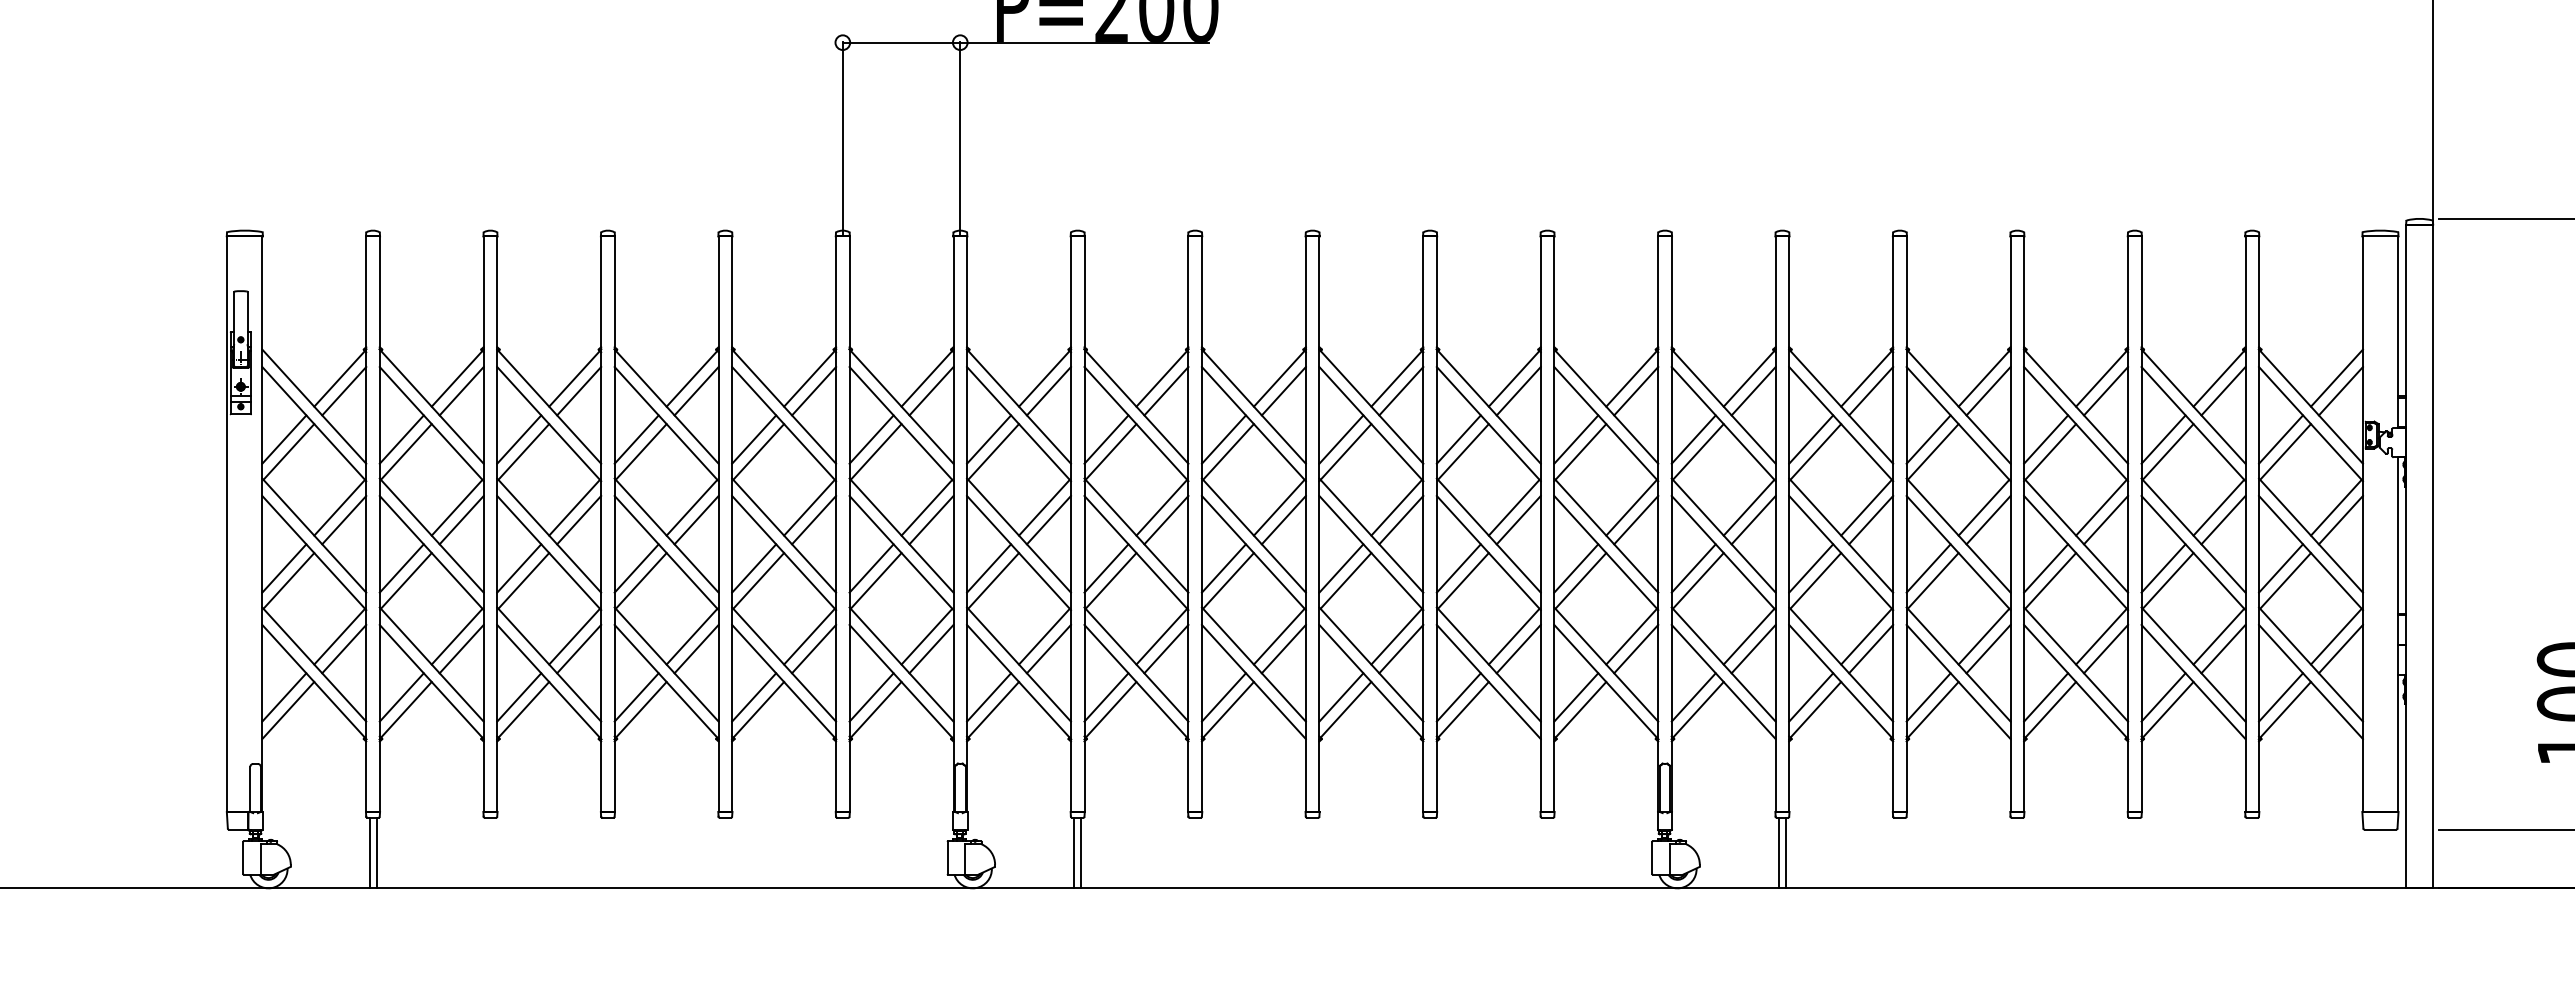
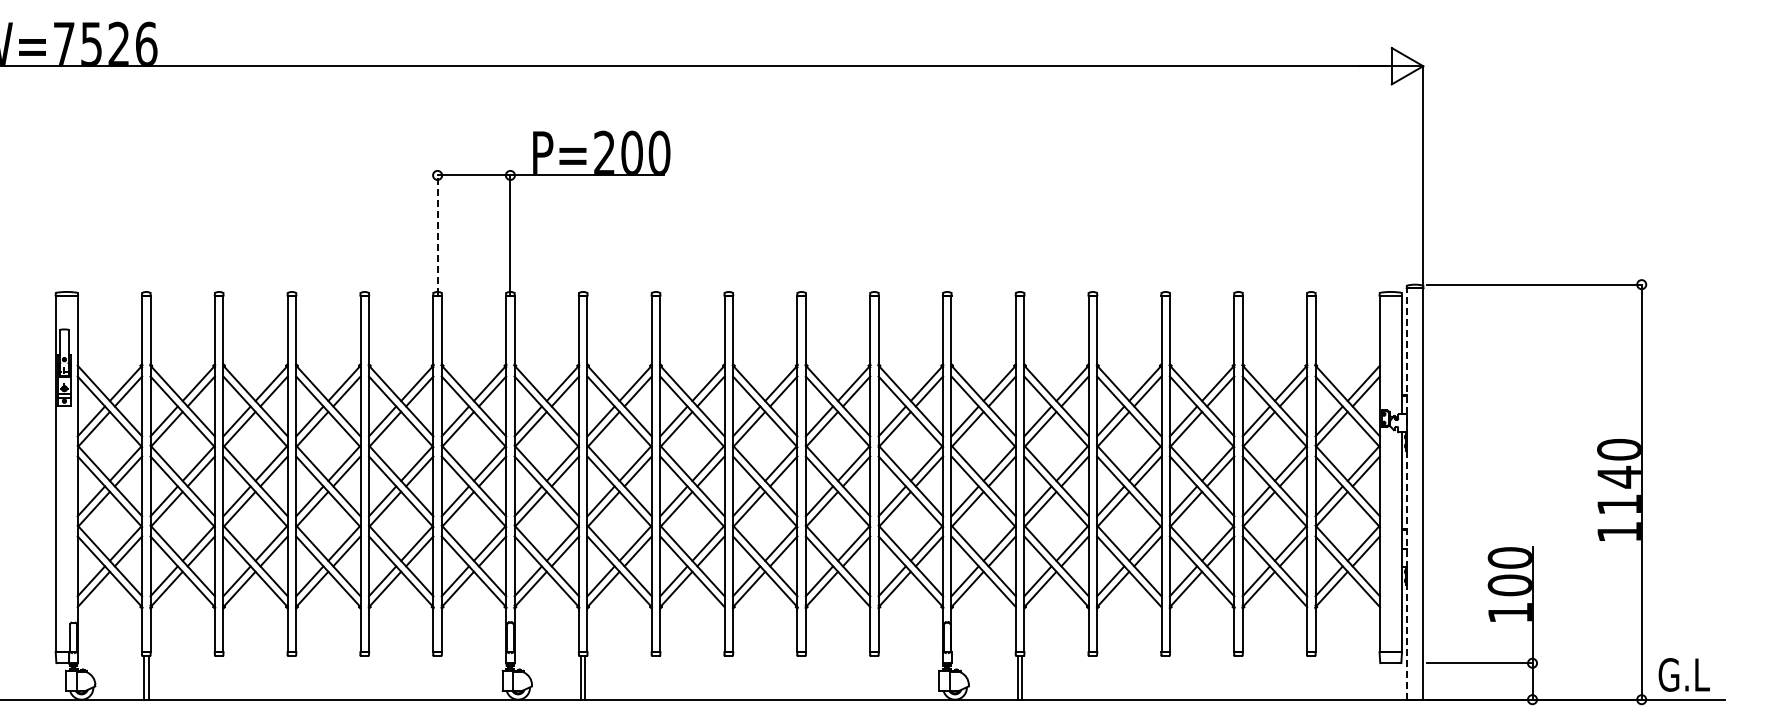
line: (842, 137) -> (437, 234), solid -> dashed
line: (2405, 555) -> (1406, 493), solid -> dashed

